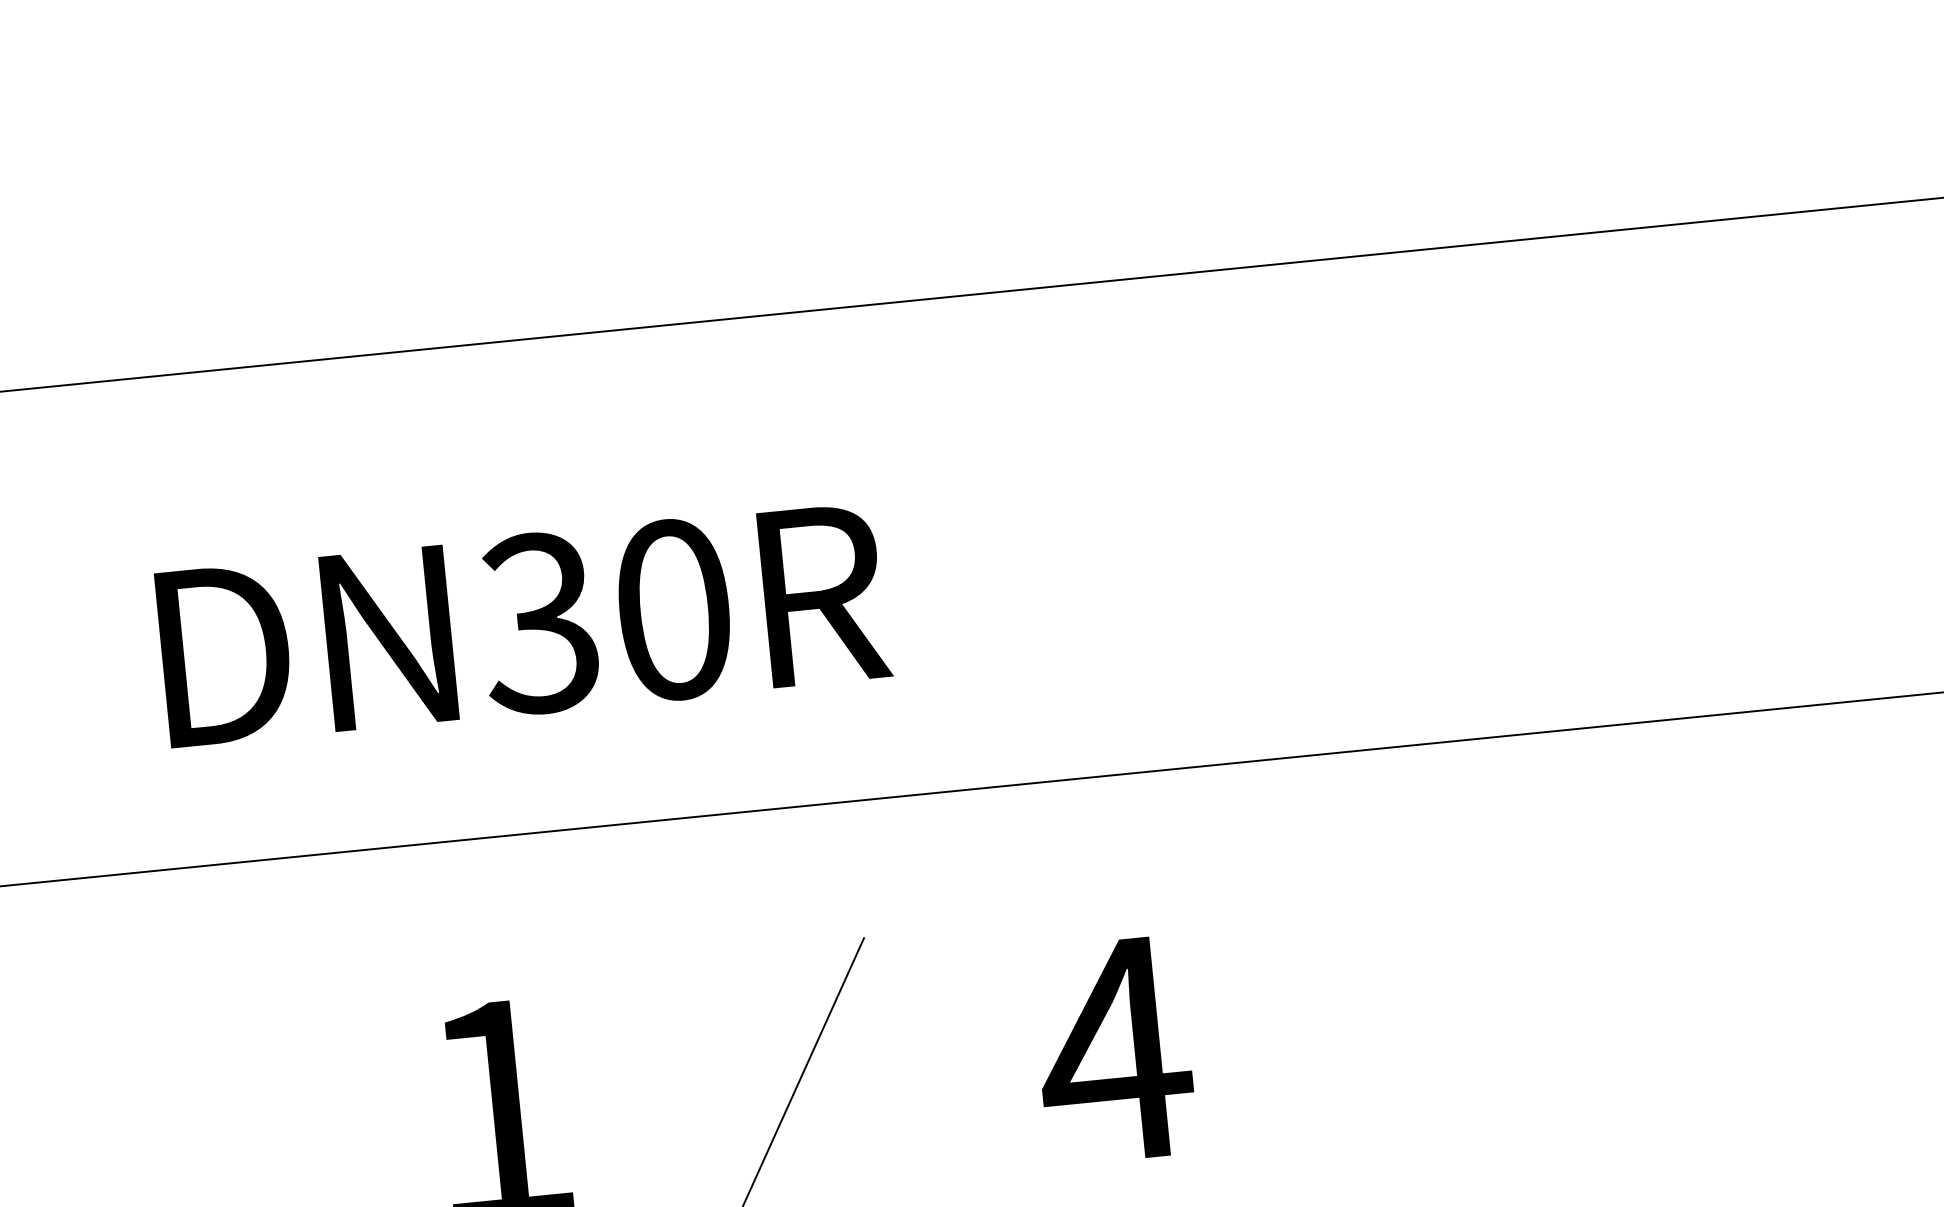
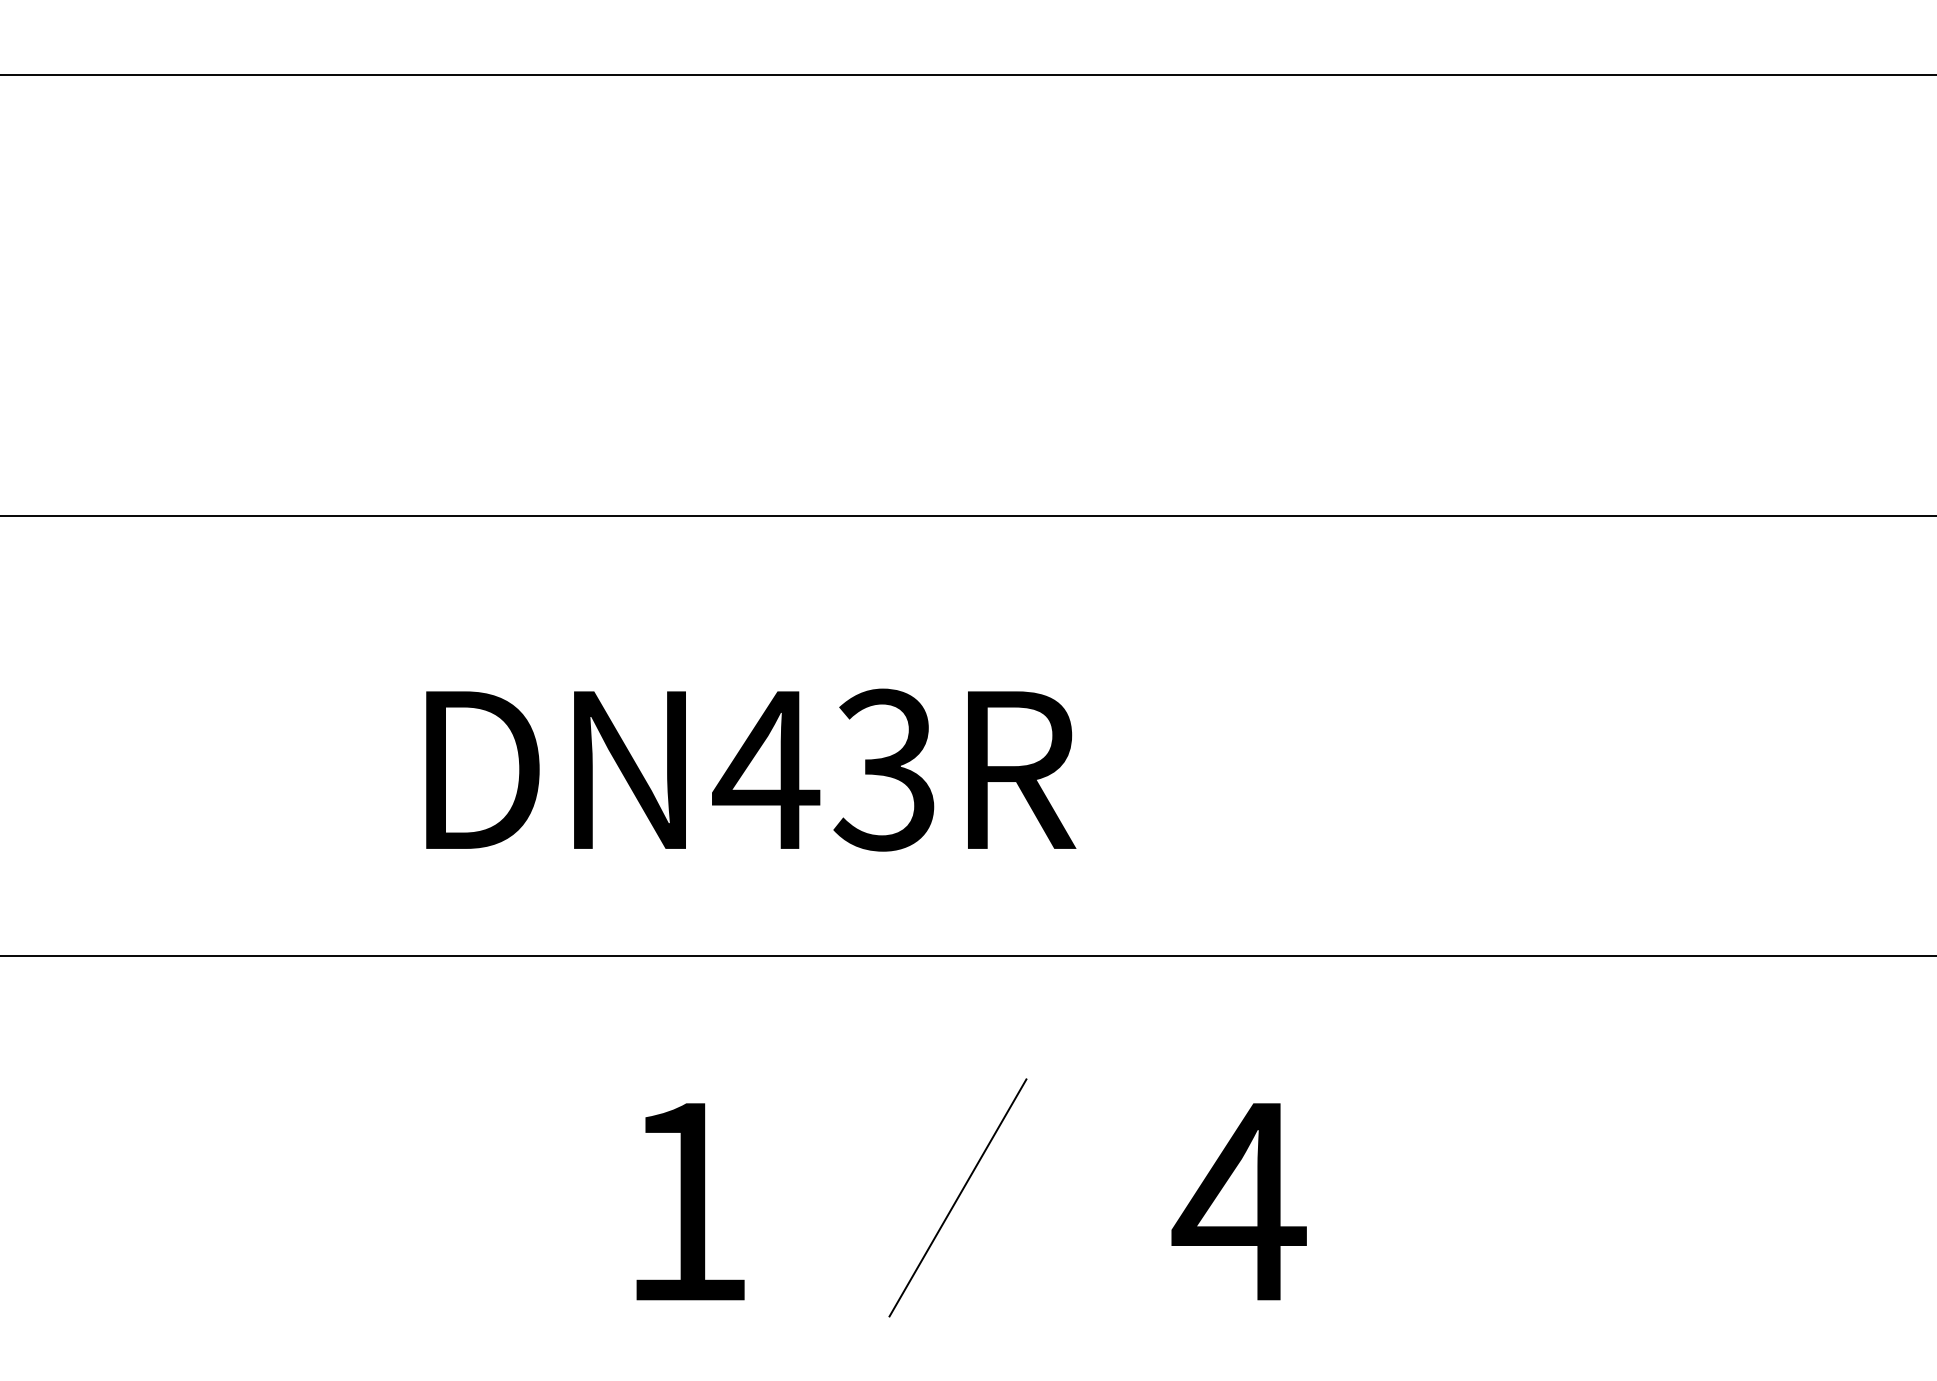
text: (604, 616) -> (823, 769), DN30R -> DN43R

